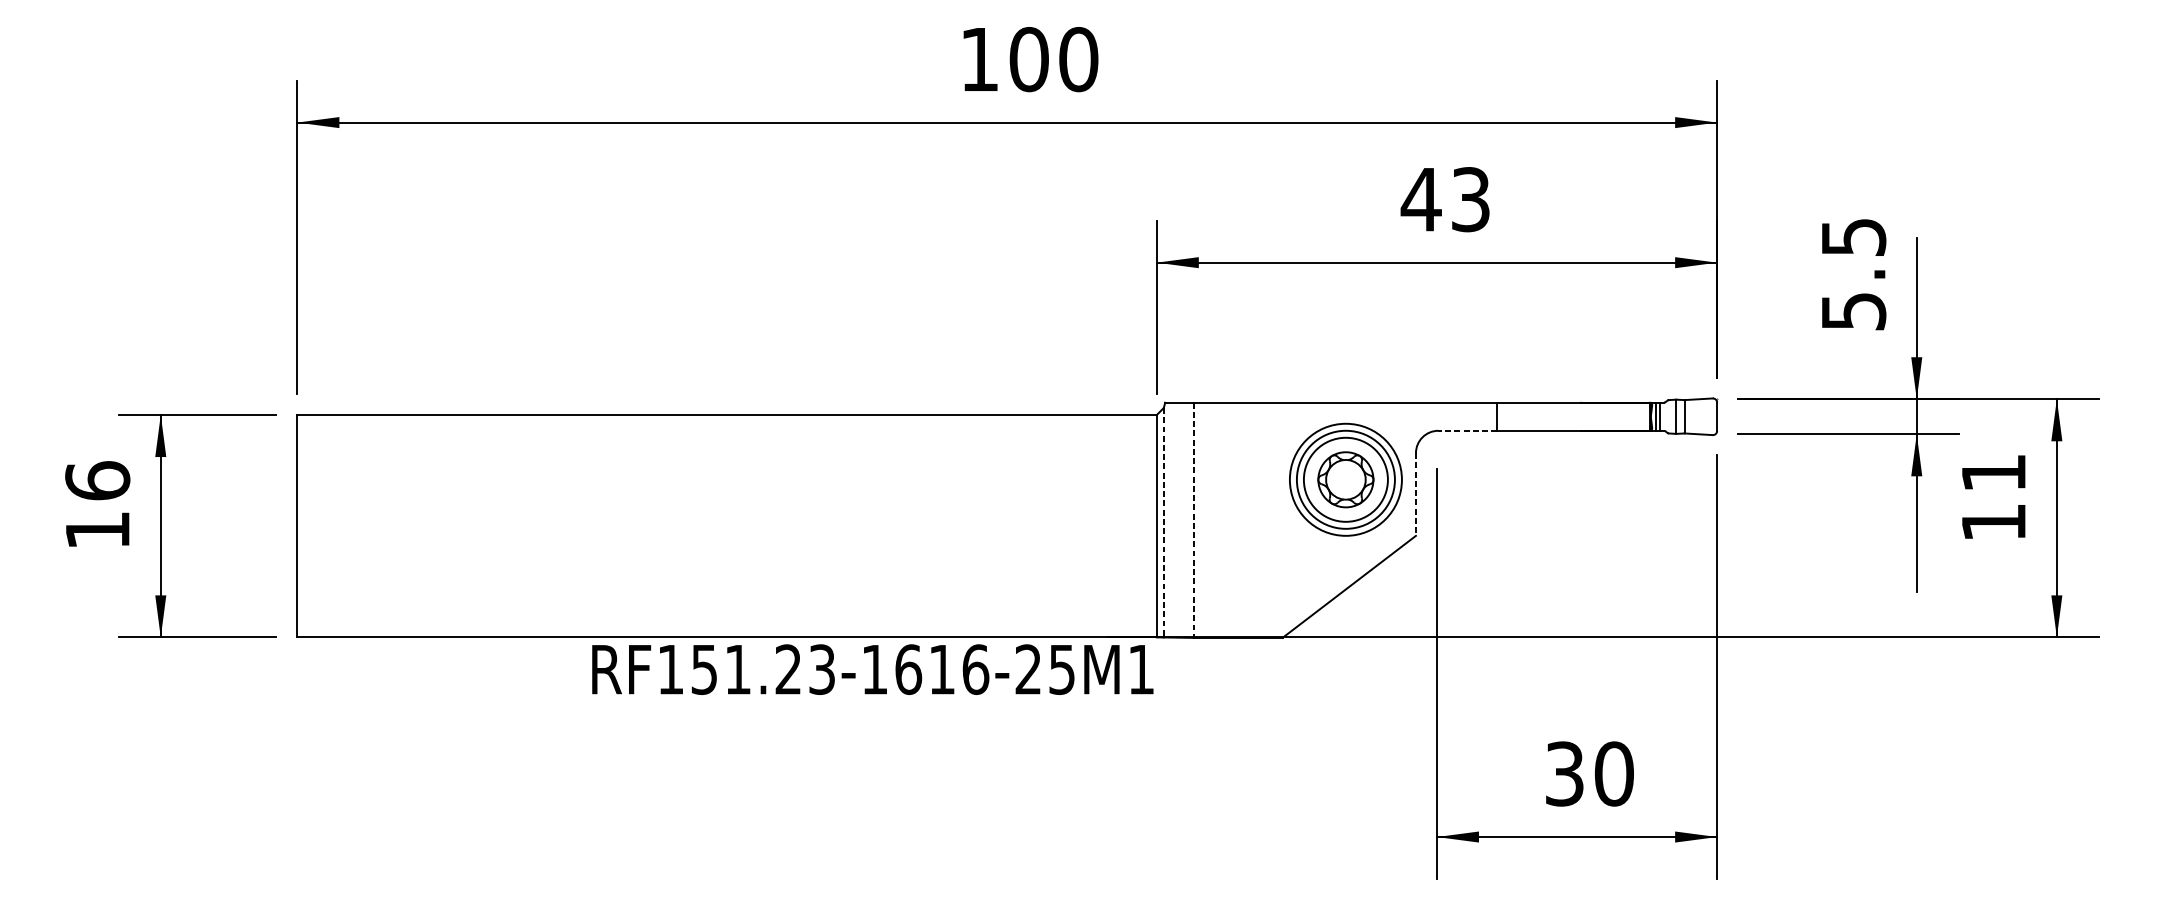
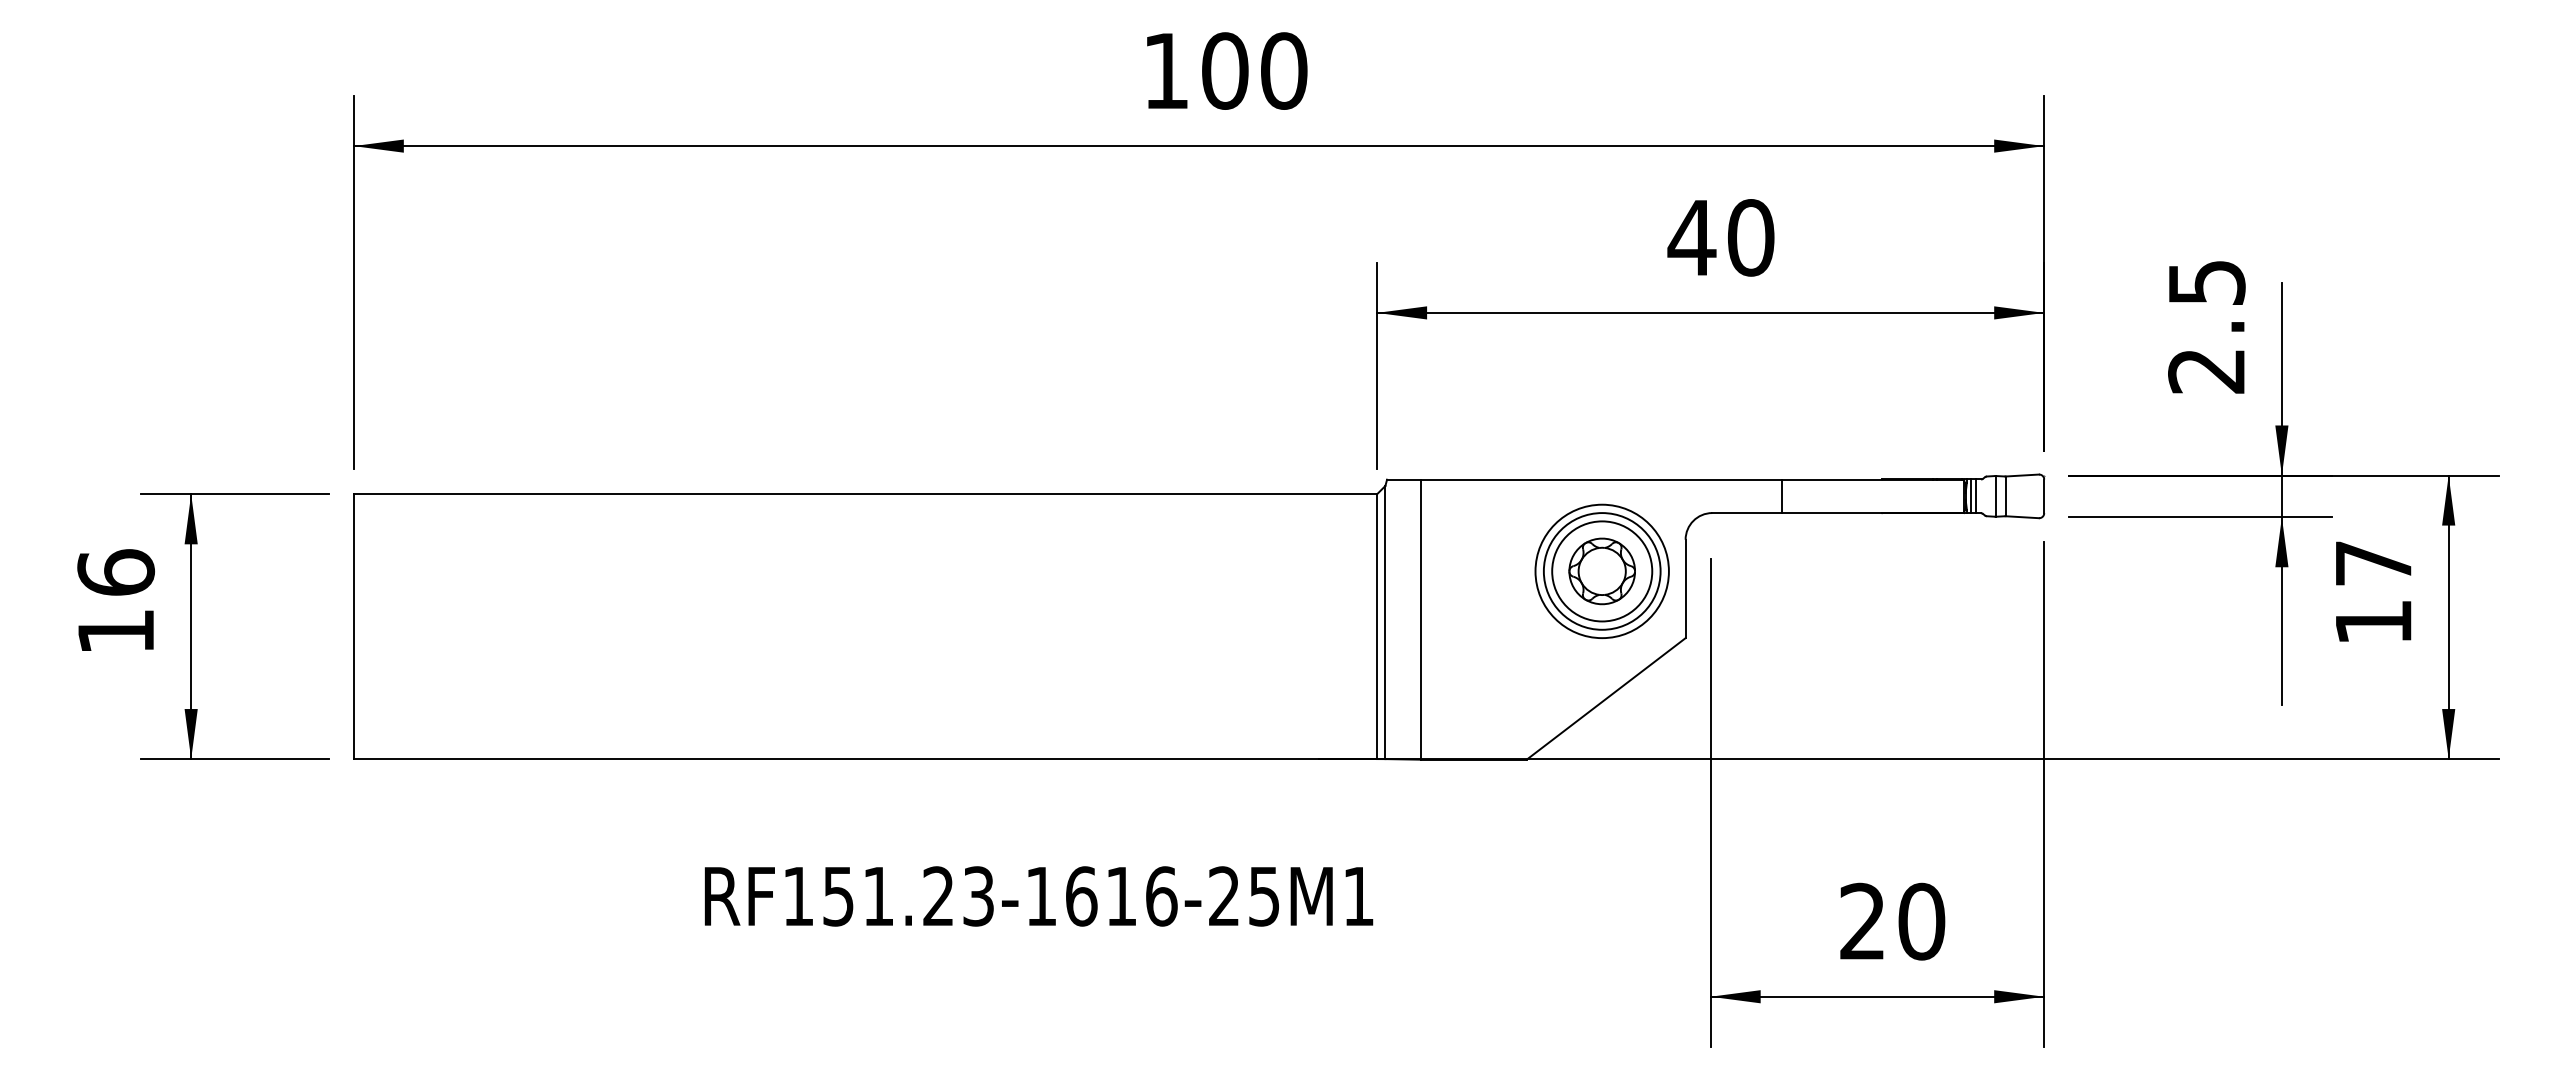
text: (1471, 199) -> (1751, 237), 43 -> 40
text: (1853, 311) -> (2206, 371), 5.5 -> 2.5
line: (1467, 431) -> (1746, 513), dashed -> solid
text: (1993, 473) -> (2373, 563), 11 -> 17
line: (1415, 494) -> (1685, 589), dashed -> solid
line: (1193, 520) -> (1420, 619), dashed -> solid
line: (1163, 522) -> (1385, 622), dashed -> solid
text: (872, 669) -> (1038, 896), moved
text: (1564, 773) -> (1862, 921), 30 -> 20

